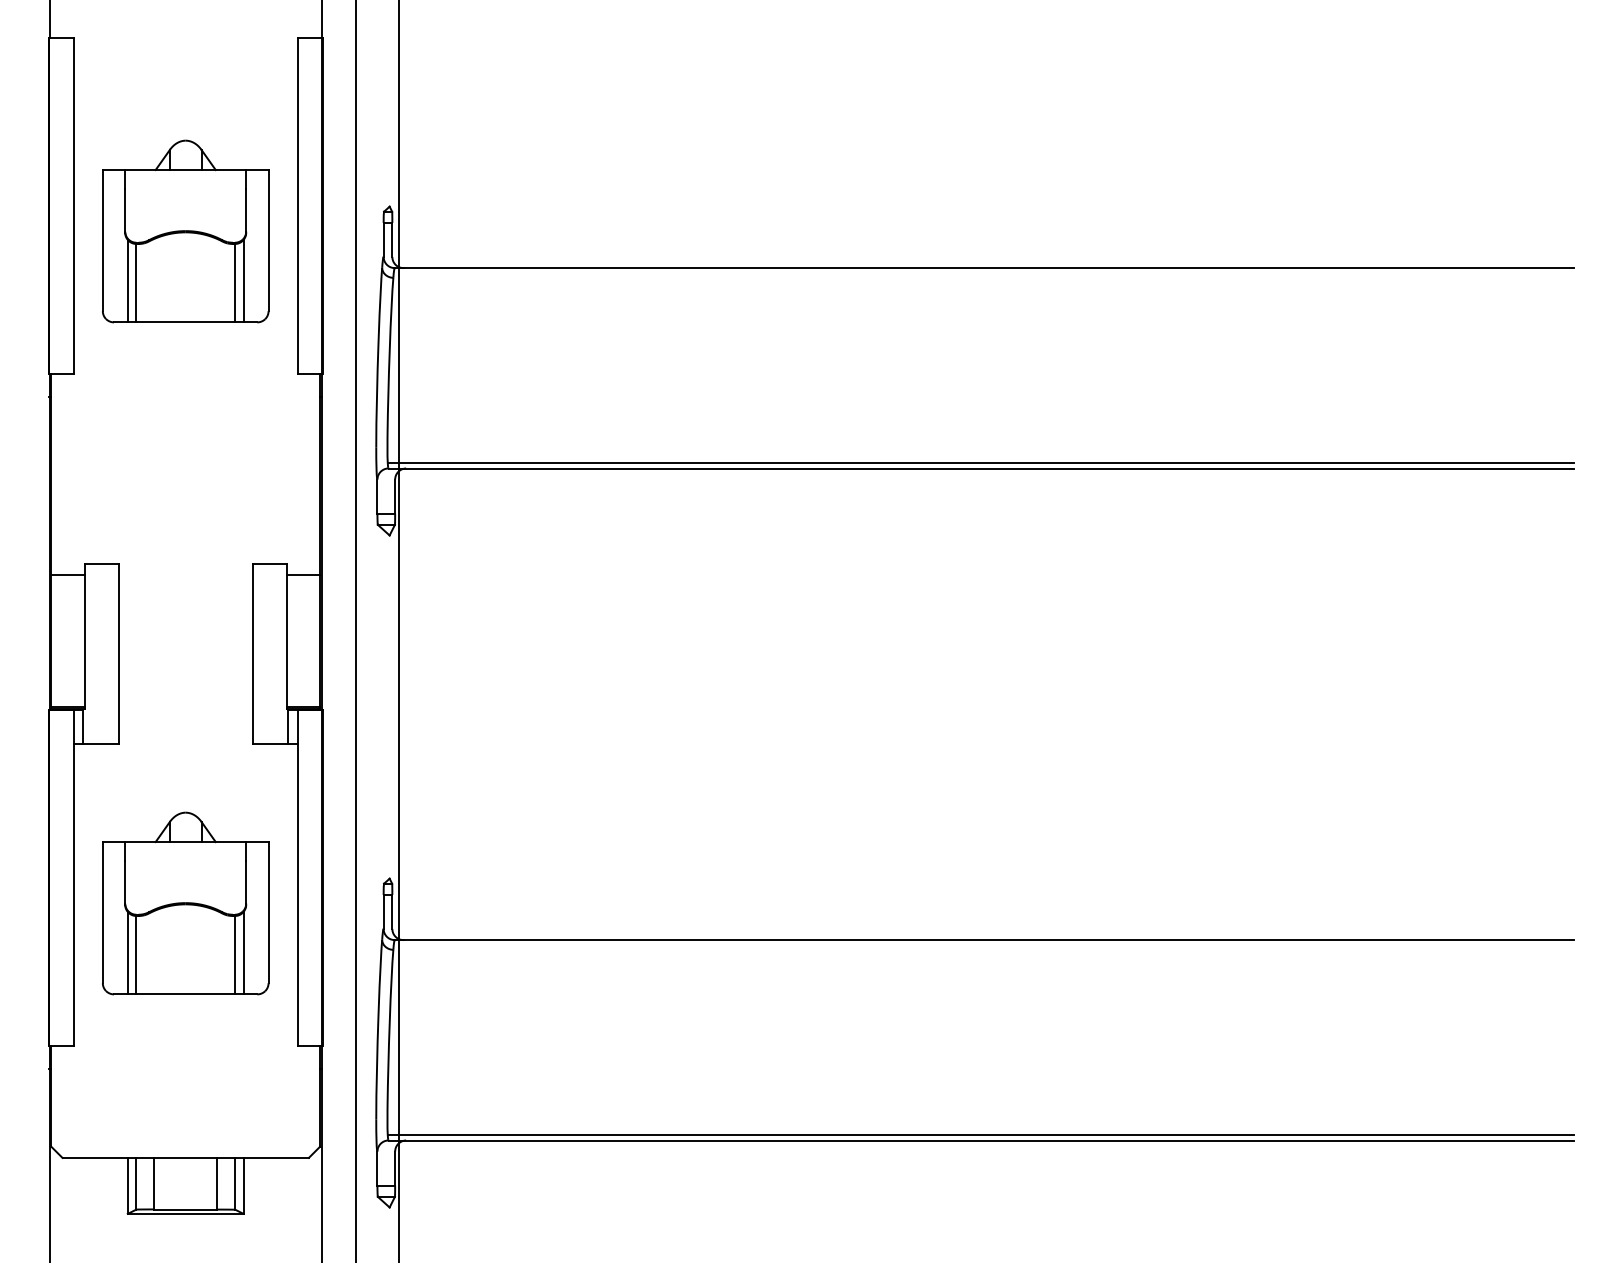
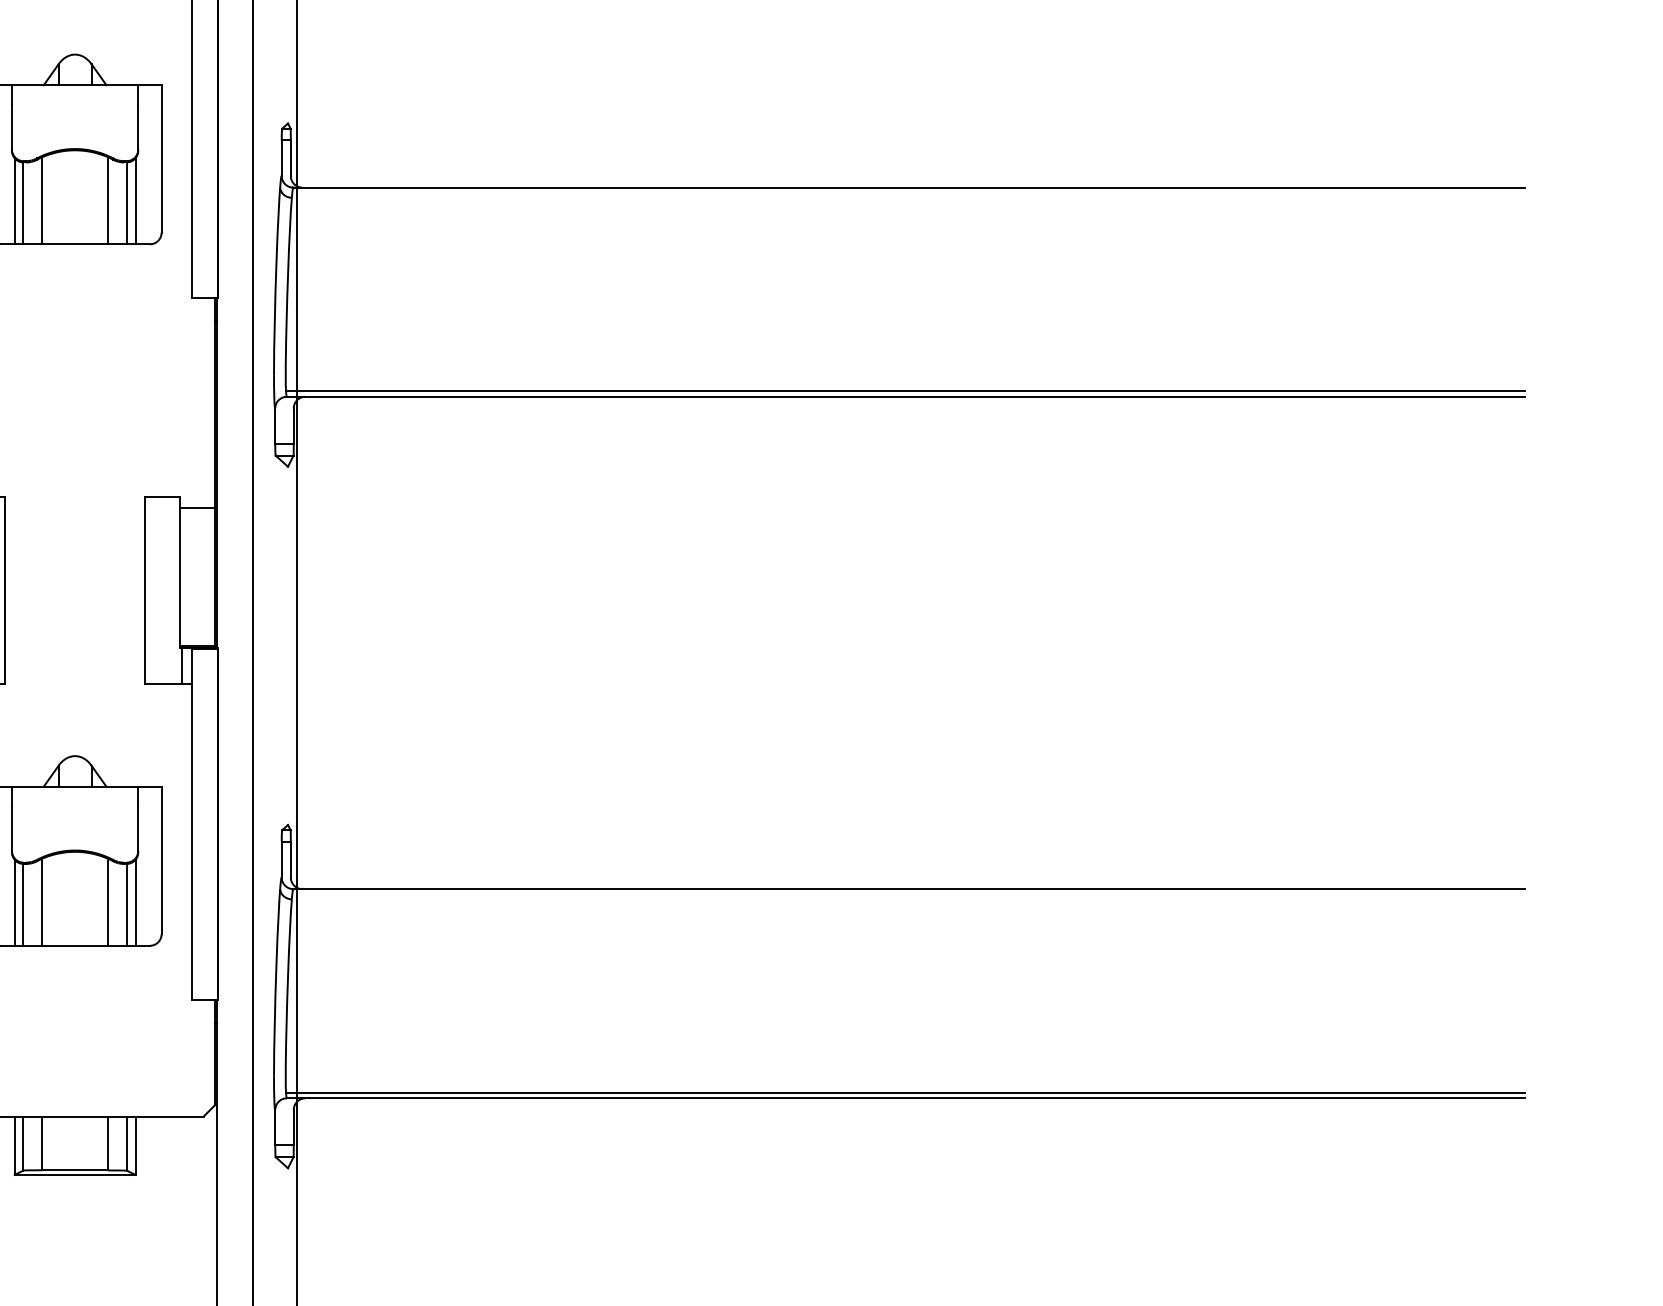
line: (154, 280) -> (42, 200), added
line: (217, 280) -> (108, 200), added
line: (154, 952) -> (42, 902), added
line: (217, 952) -> (108, 902), added

